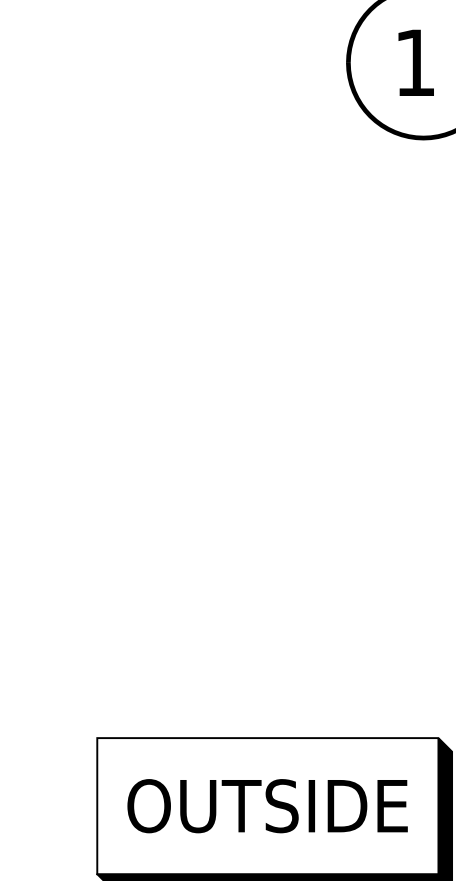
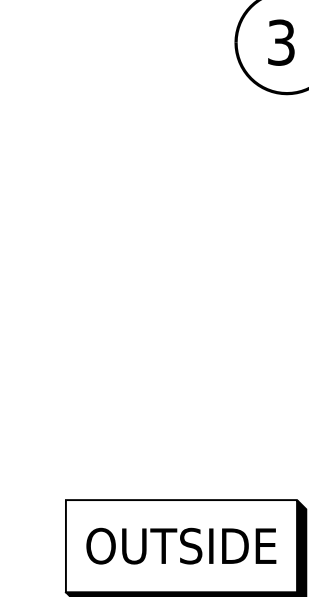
text: (415, 62) -> (281, 42), 1 -> 3

